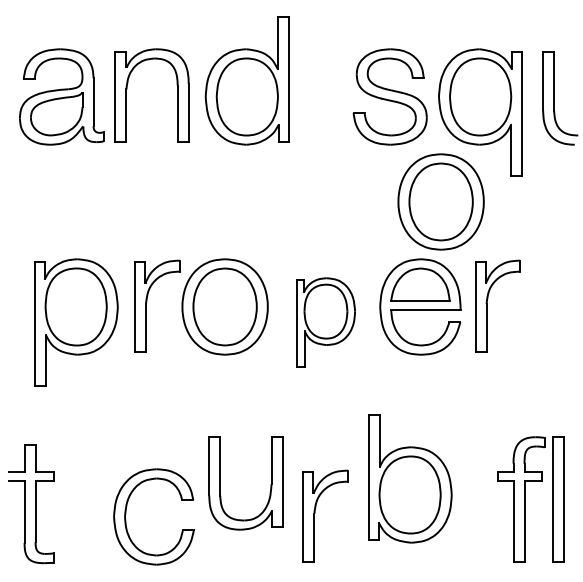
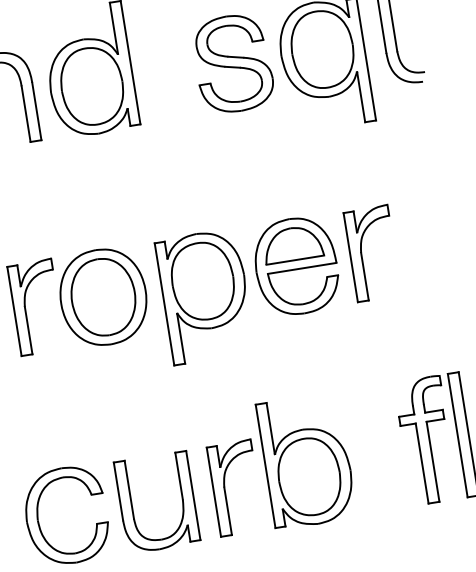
part: (440, 201) -> (299, 159), removed
part: (325, 322) -> (205, 296), size x1.43
part: (410, 478) -> (307, 460), moved
part: (220, 483) -> (132, 506), moved

